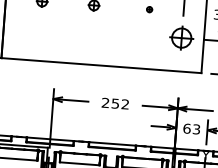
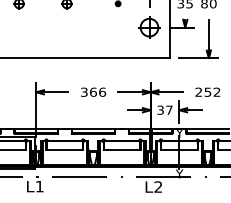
text: (115, 102) -> (93, 91), 252 -> 366
text: (191, 128) -> (164, 109), 63 -> 37

